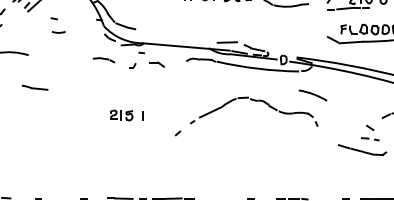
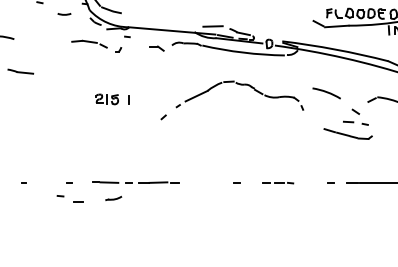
line: (58, 32) -> (64, 14), moved
part: (103, 59) -> (89, 43), size x1.67
part: (156, 64) -> (156, 48), moved
arc: (312, 94) -> (326, 92), moved
part: (369, 138) -> (355, 122), size x1.43

